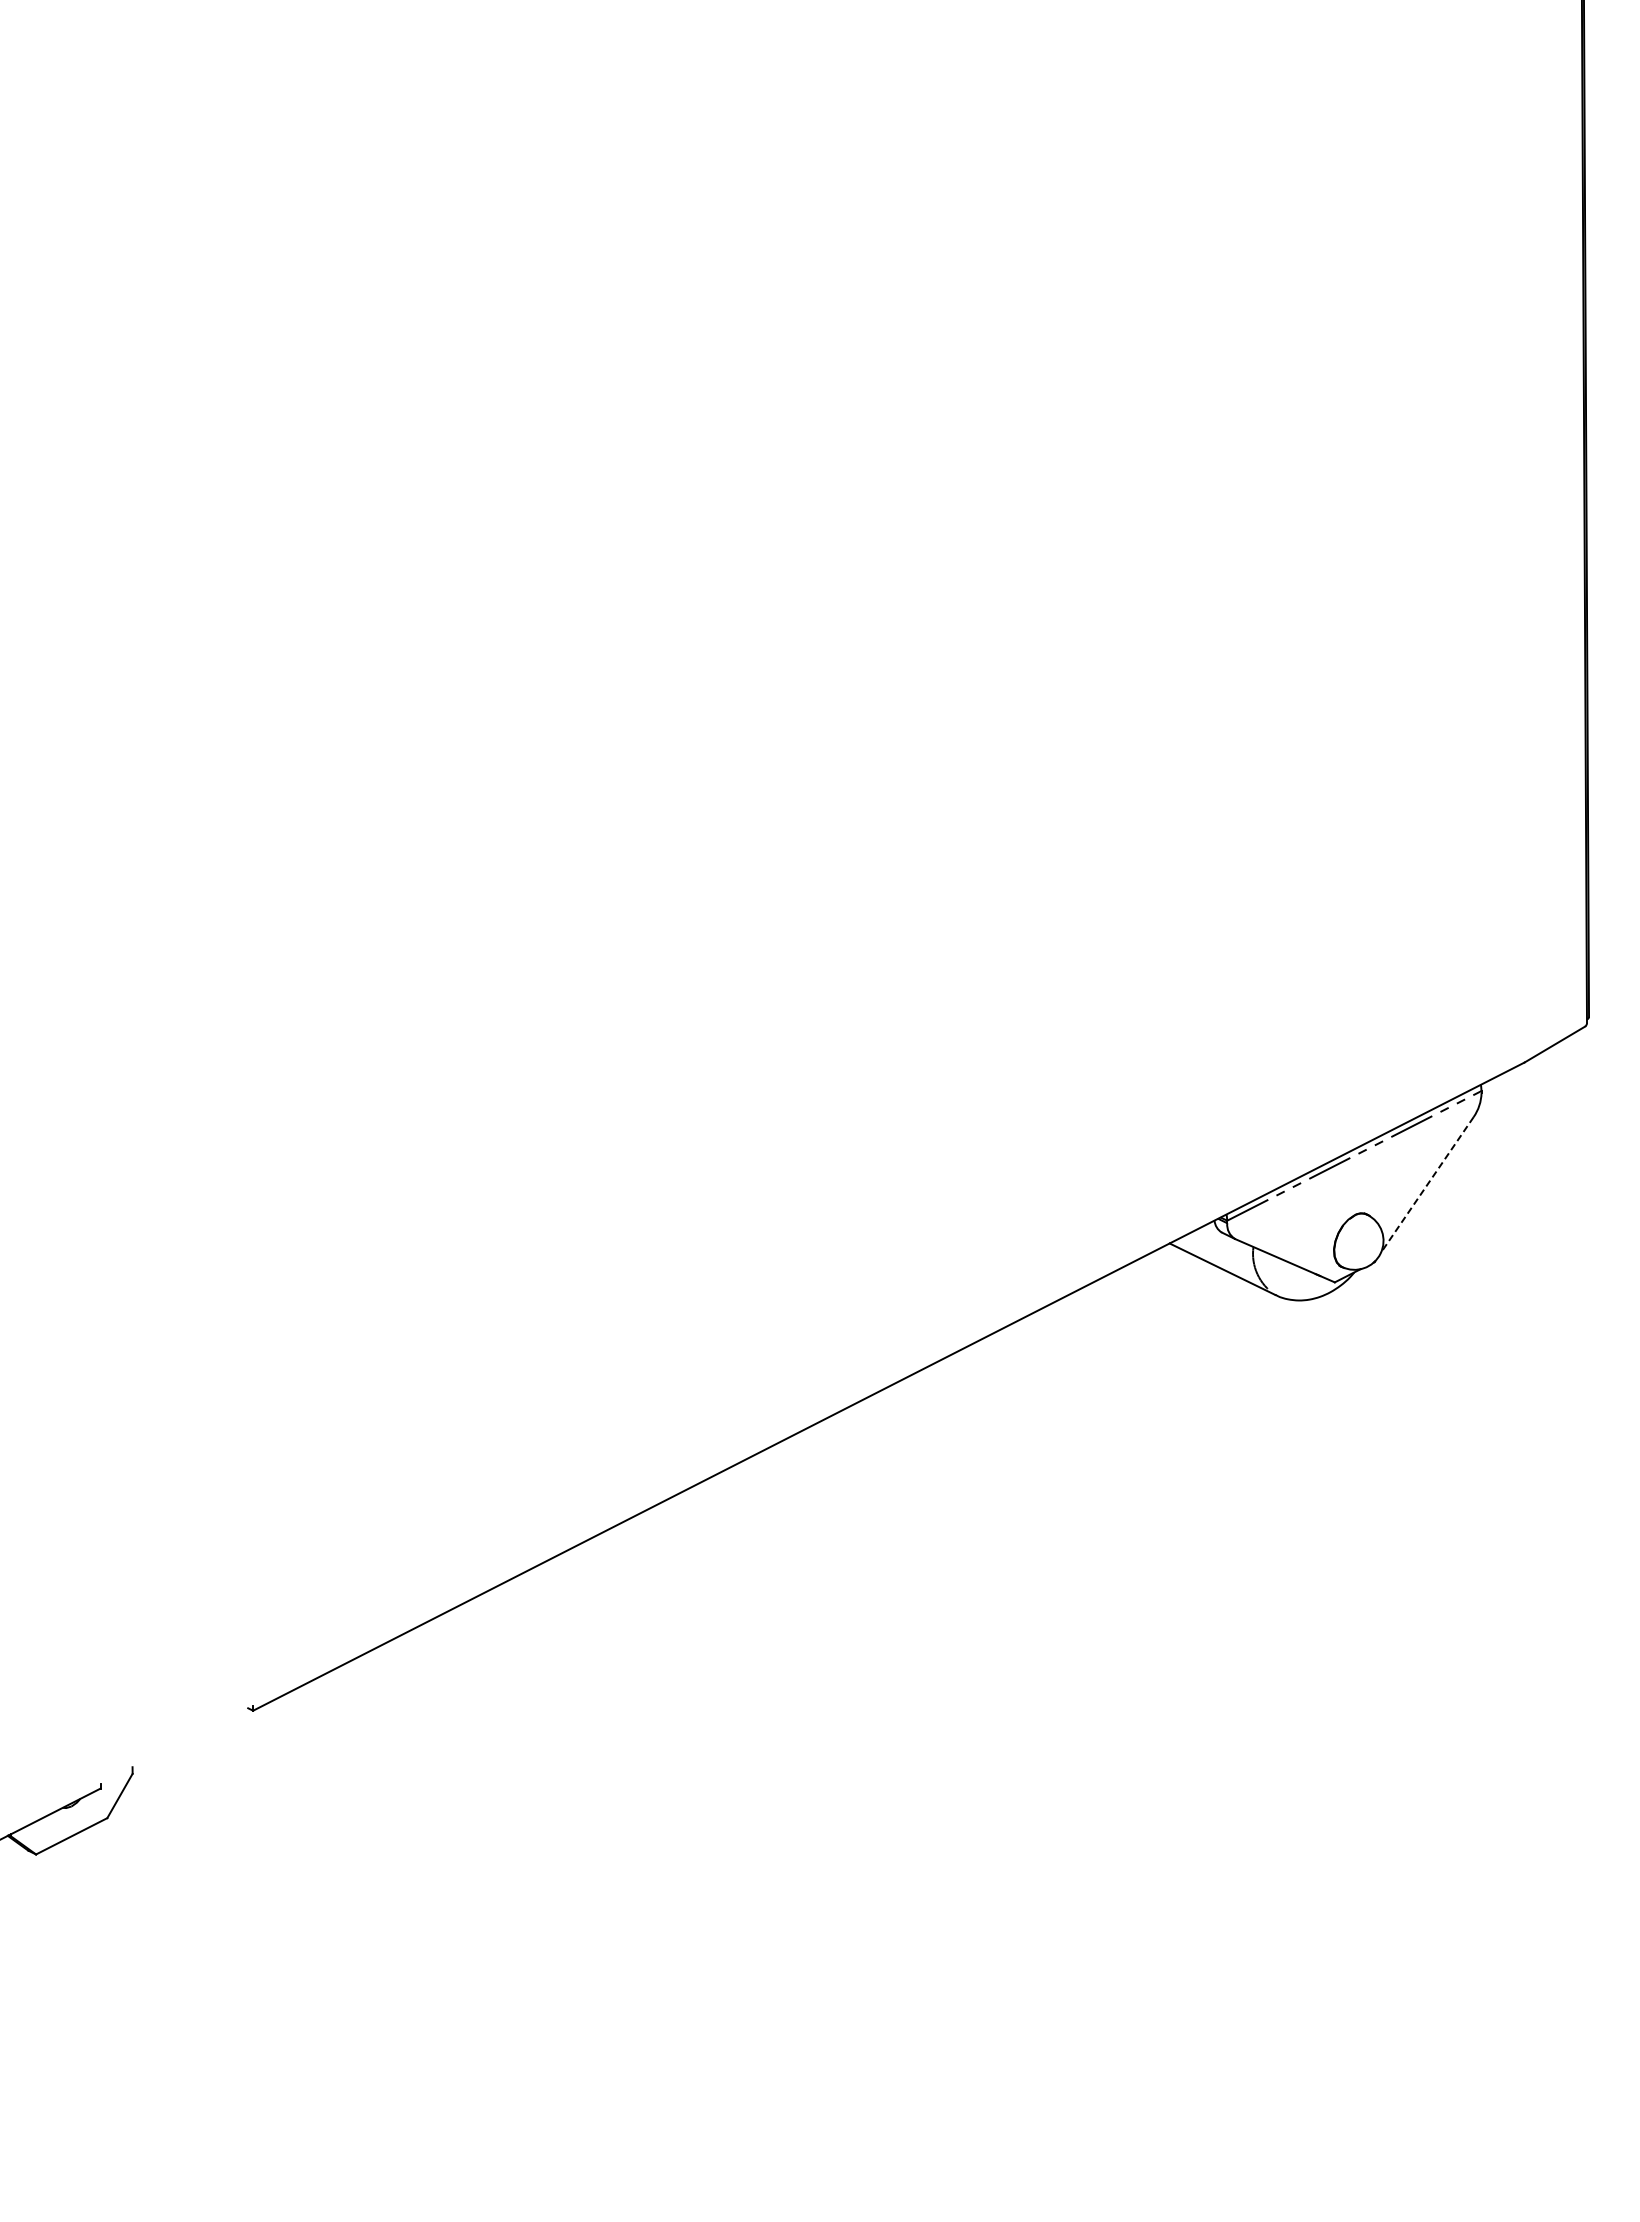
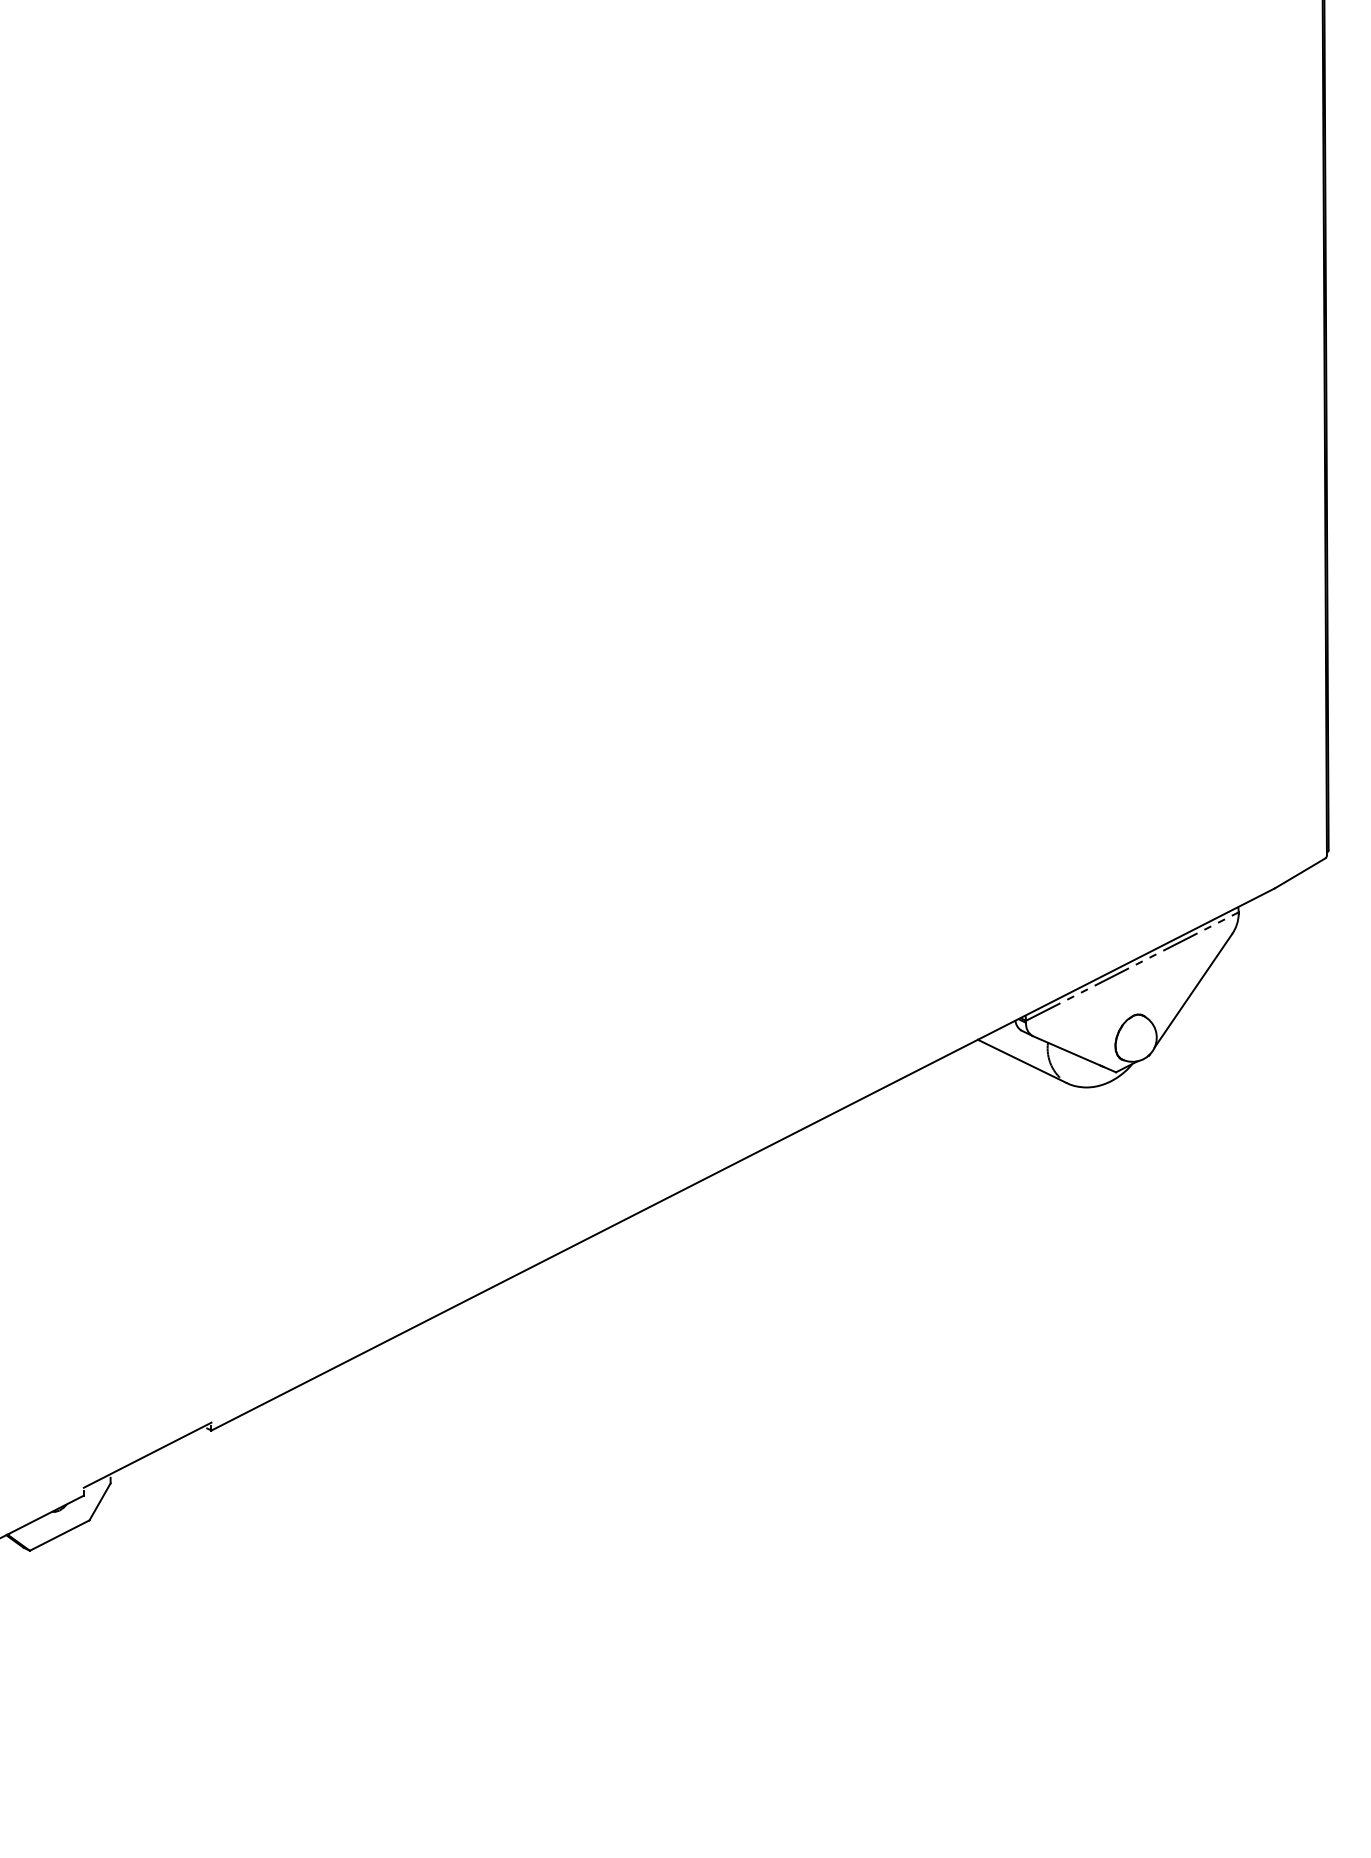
line: (1427, 1185) -> (1193, 991), dashed -> solid
line: (176, 1740) -> (147, 1455), added

